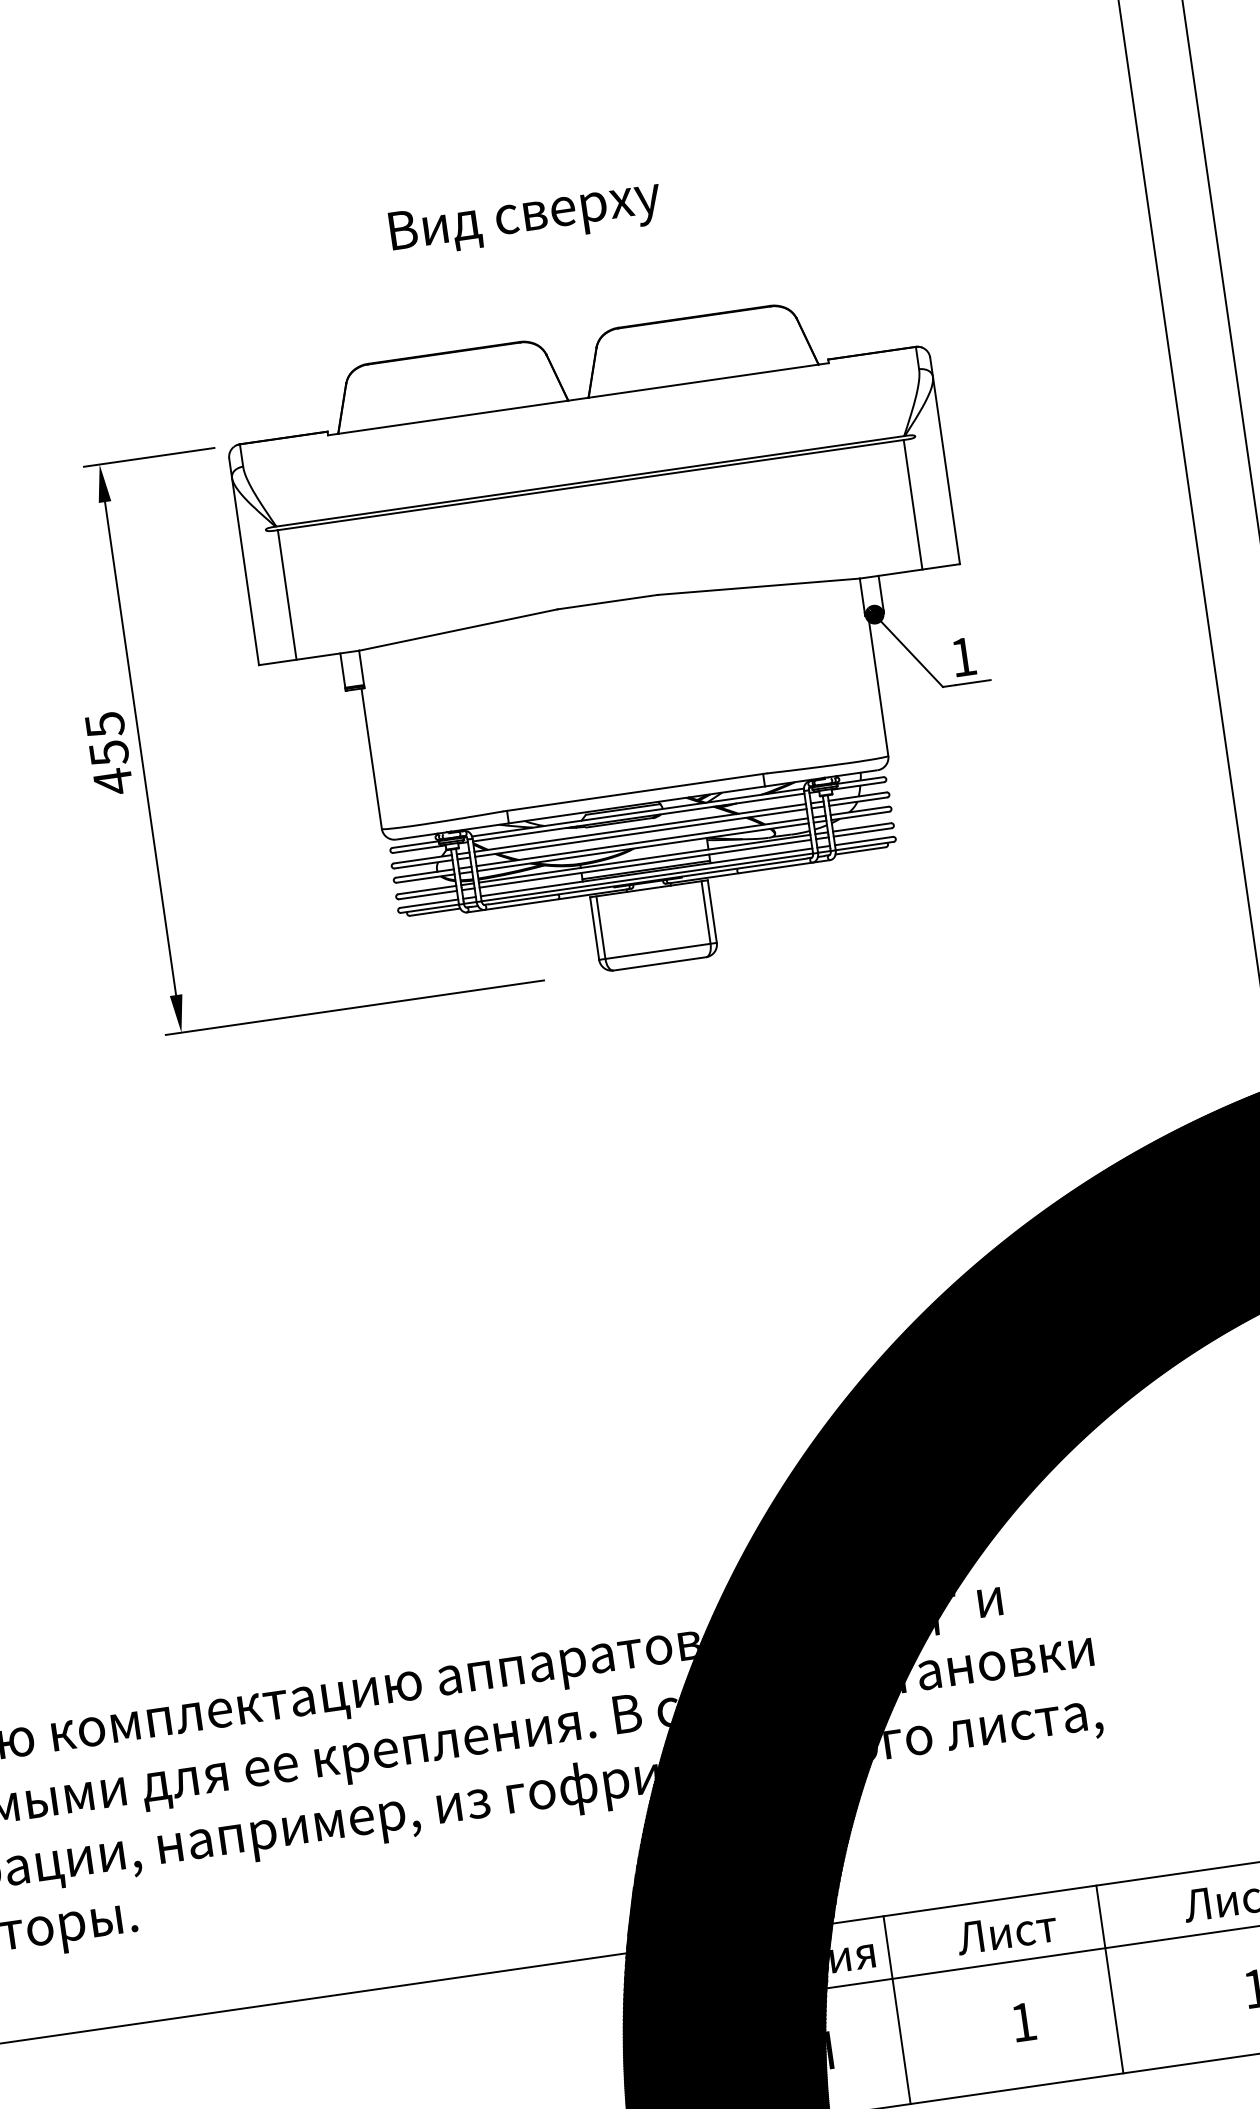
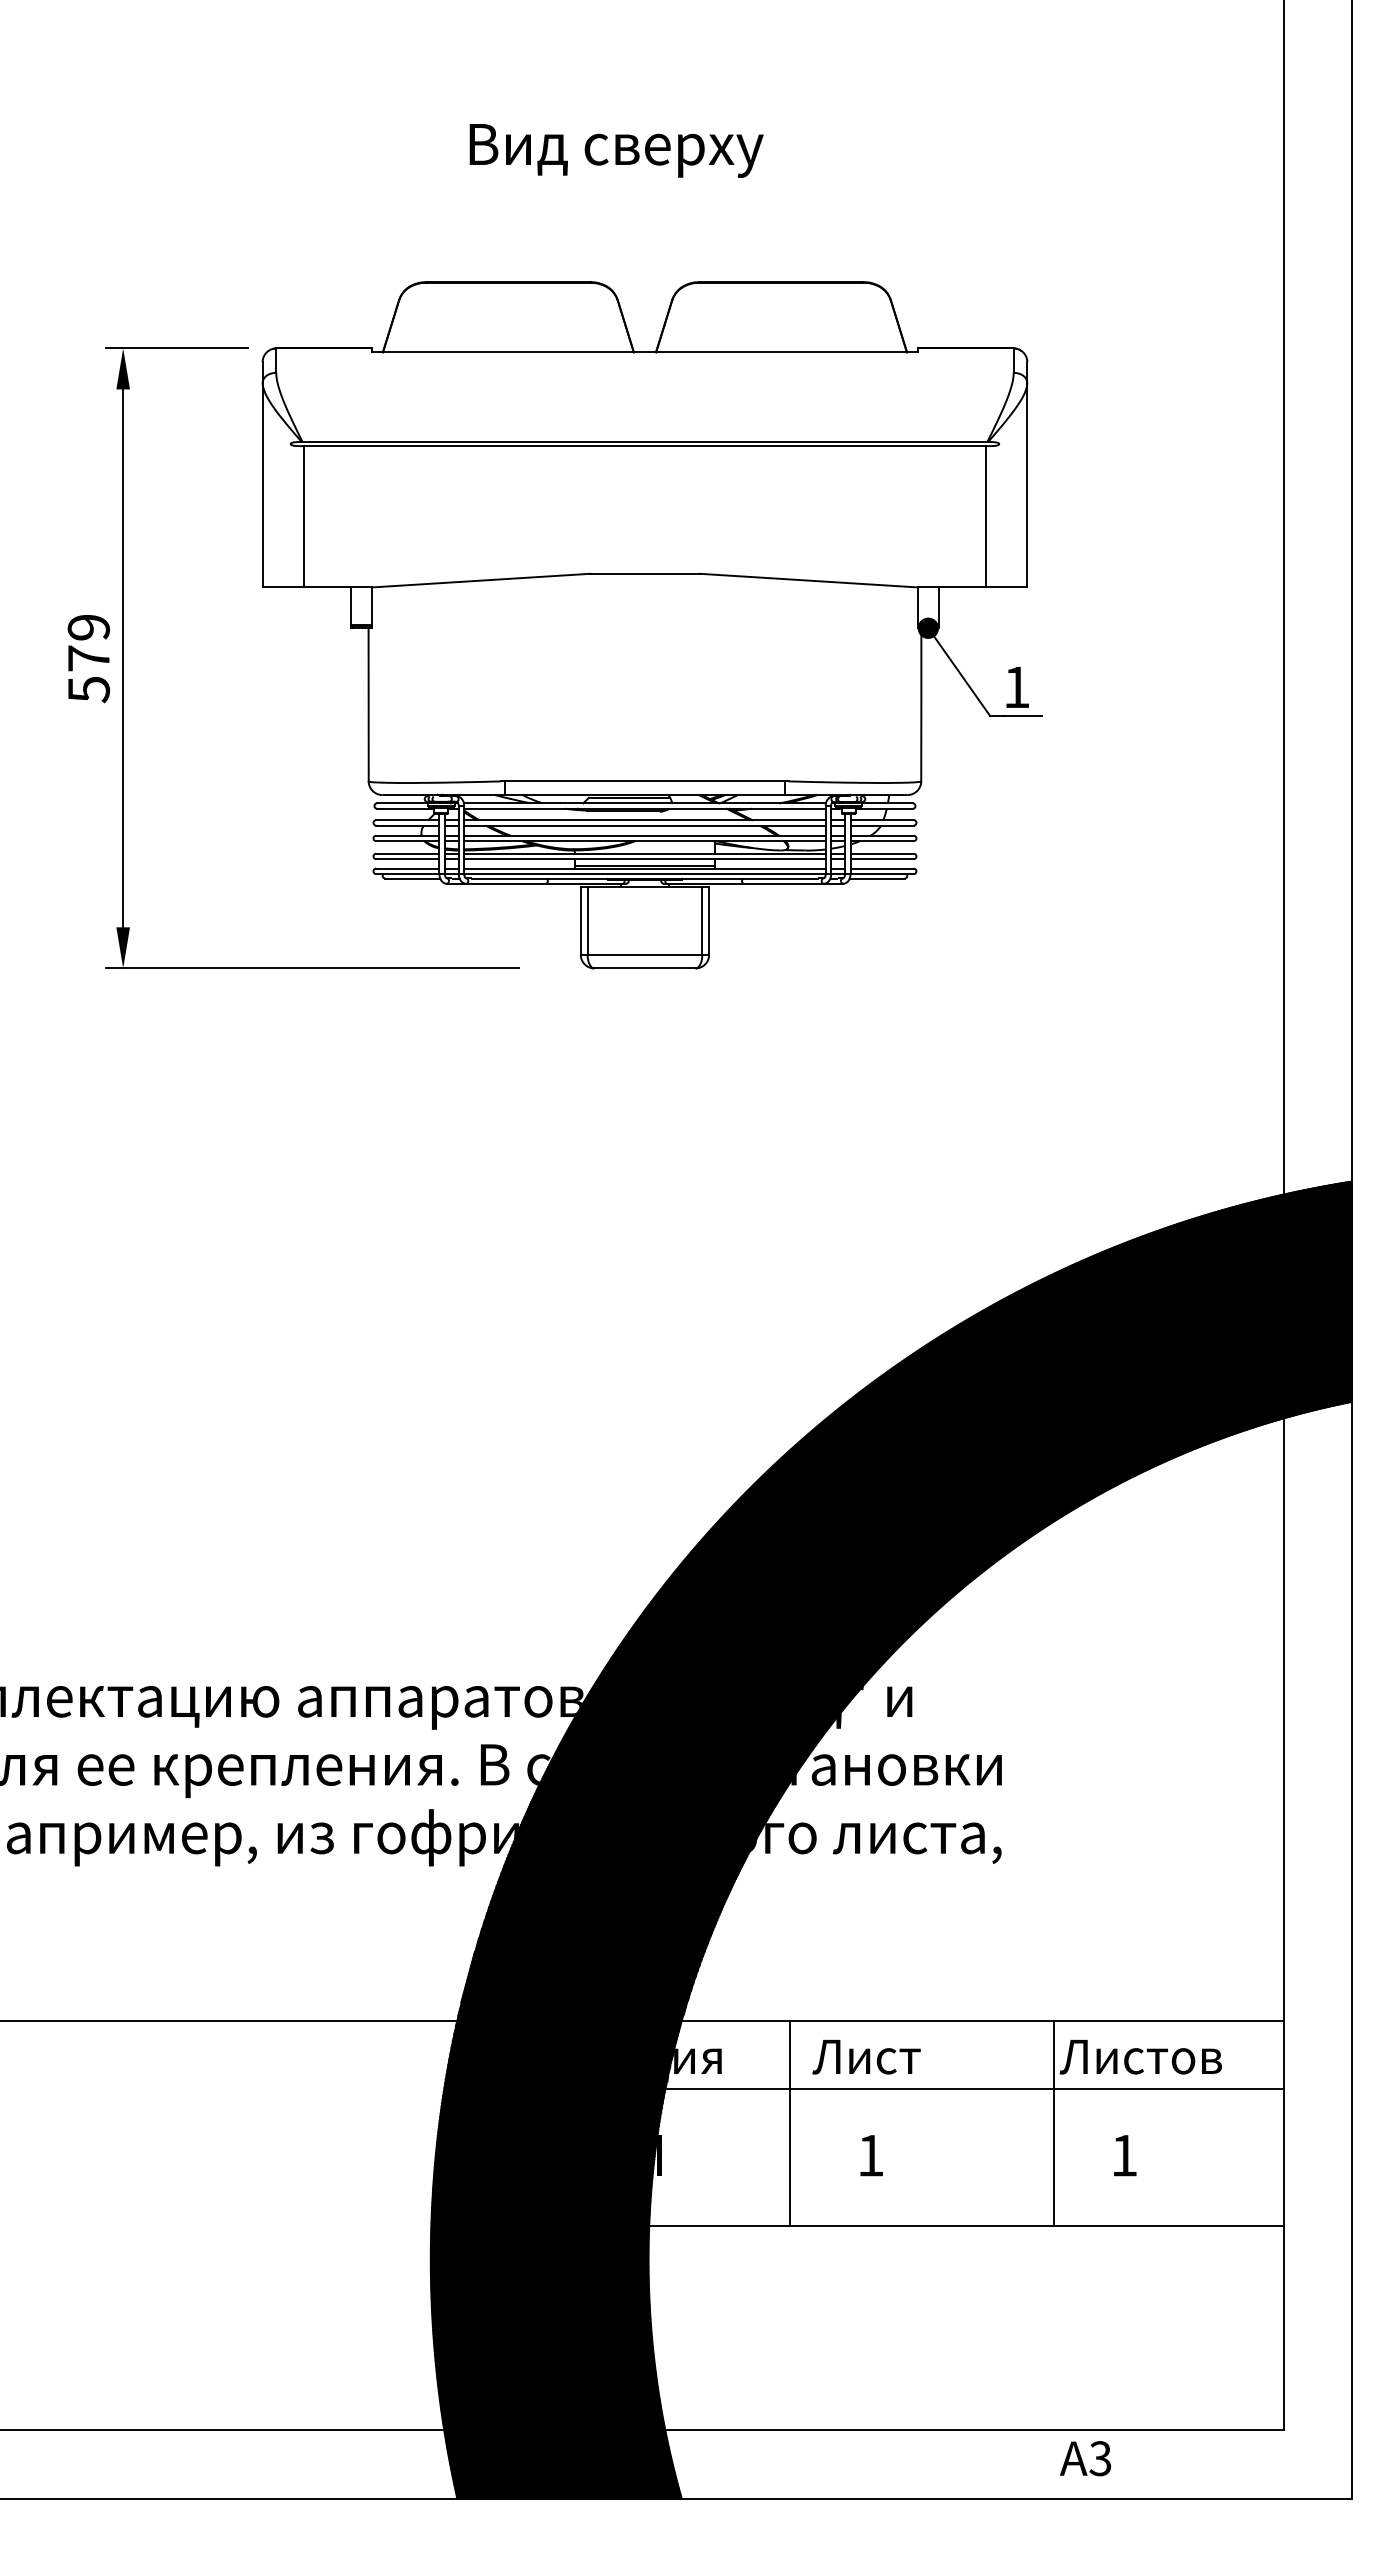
text: (108, 754) -> (88, 659), 455 -> 579
line: (1109, 1978) -> (1053, 2122), moved
line: (897, 2009) -> (790, 2122), moved

